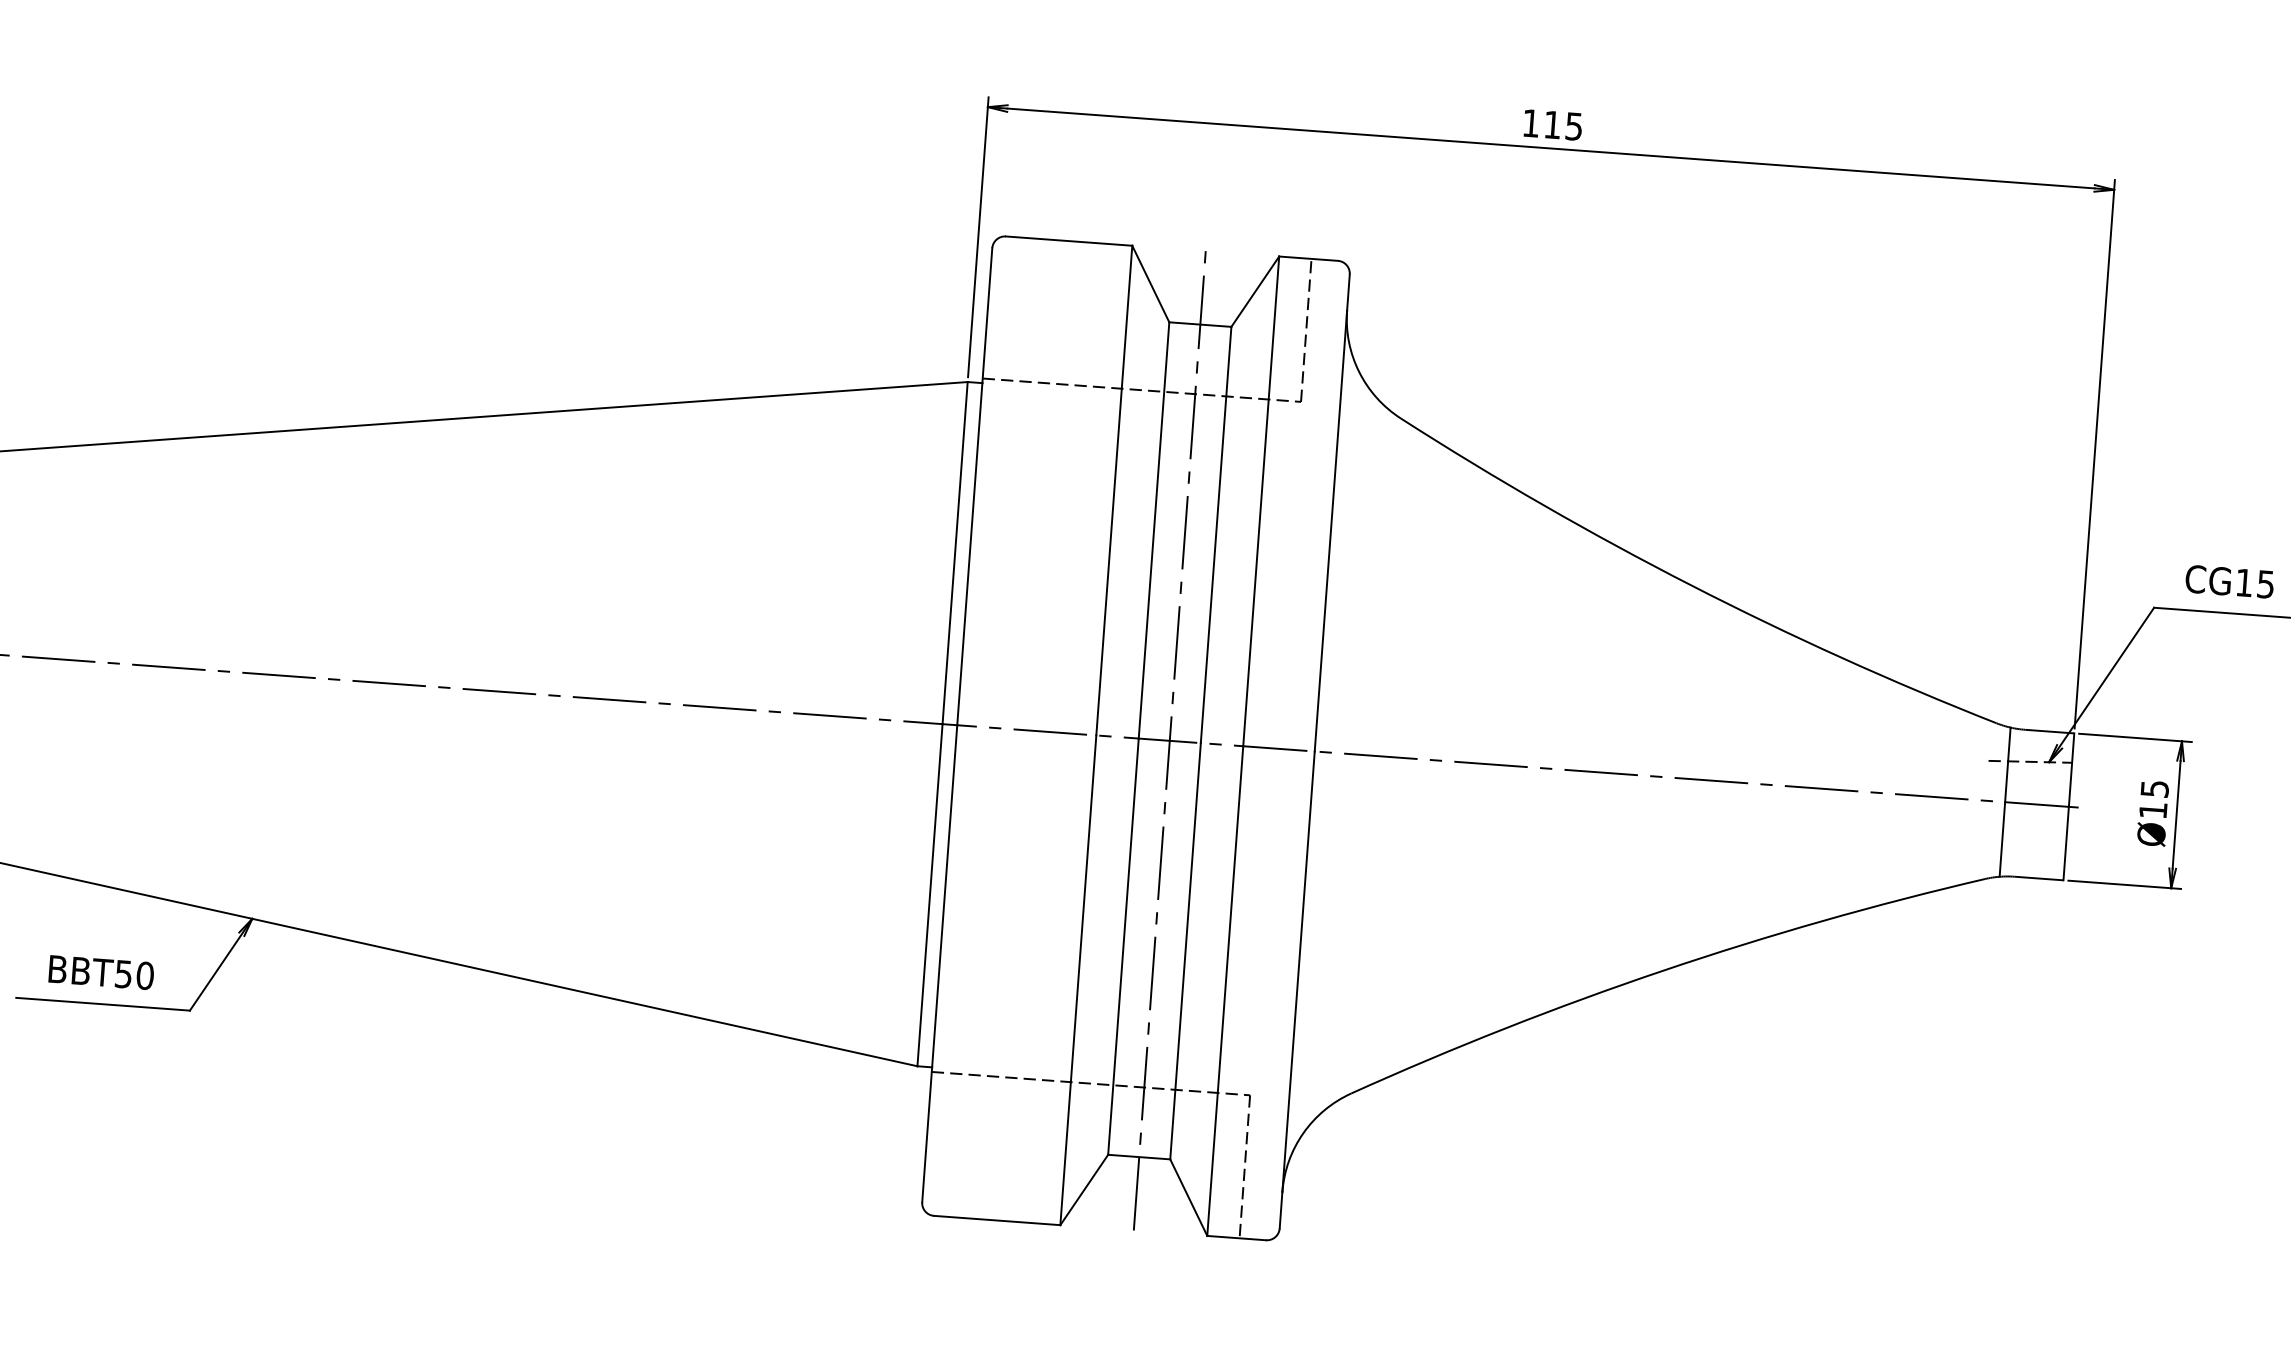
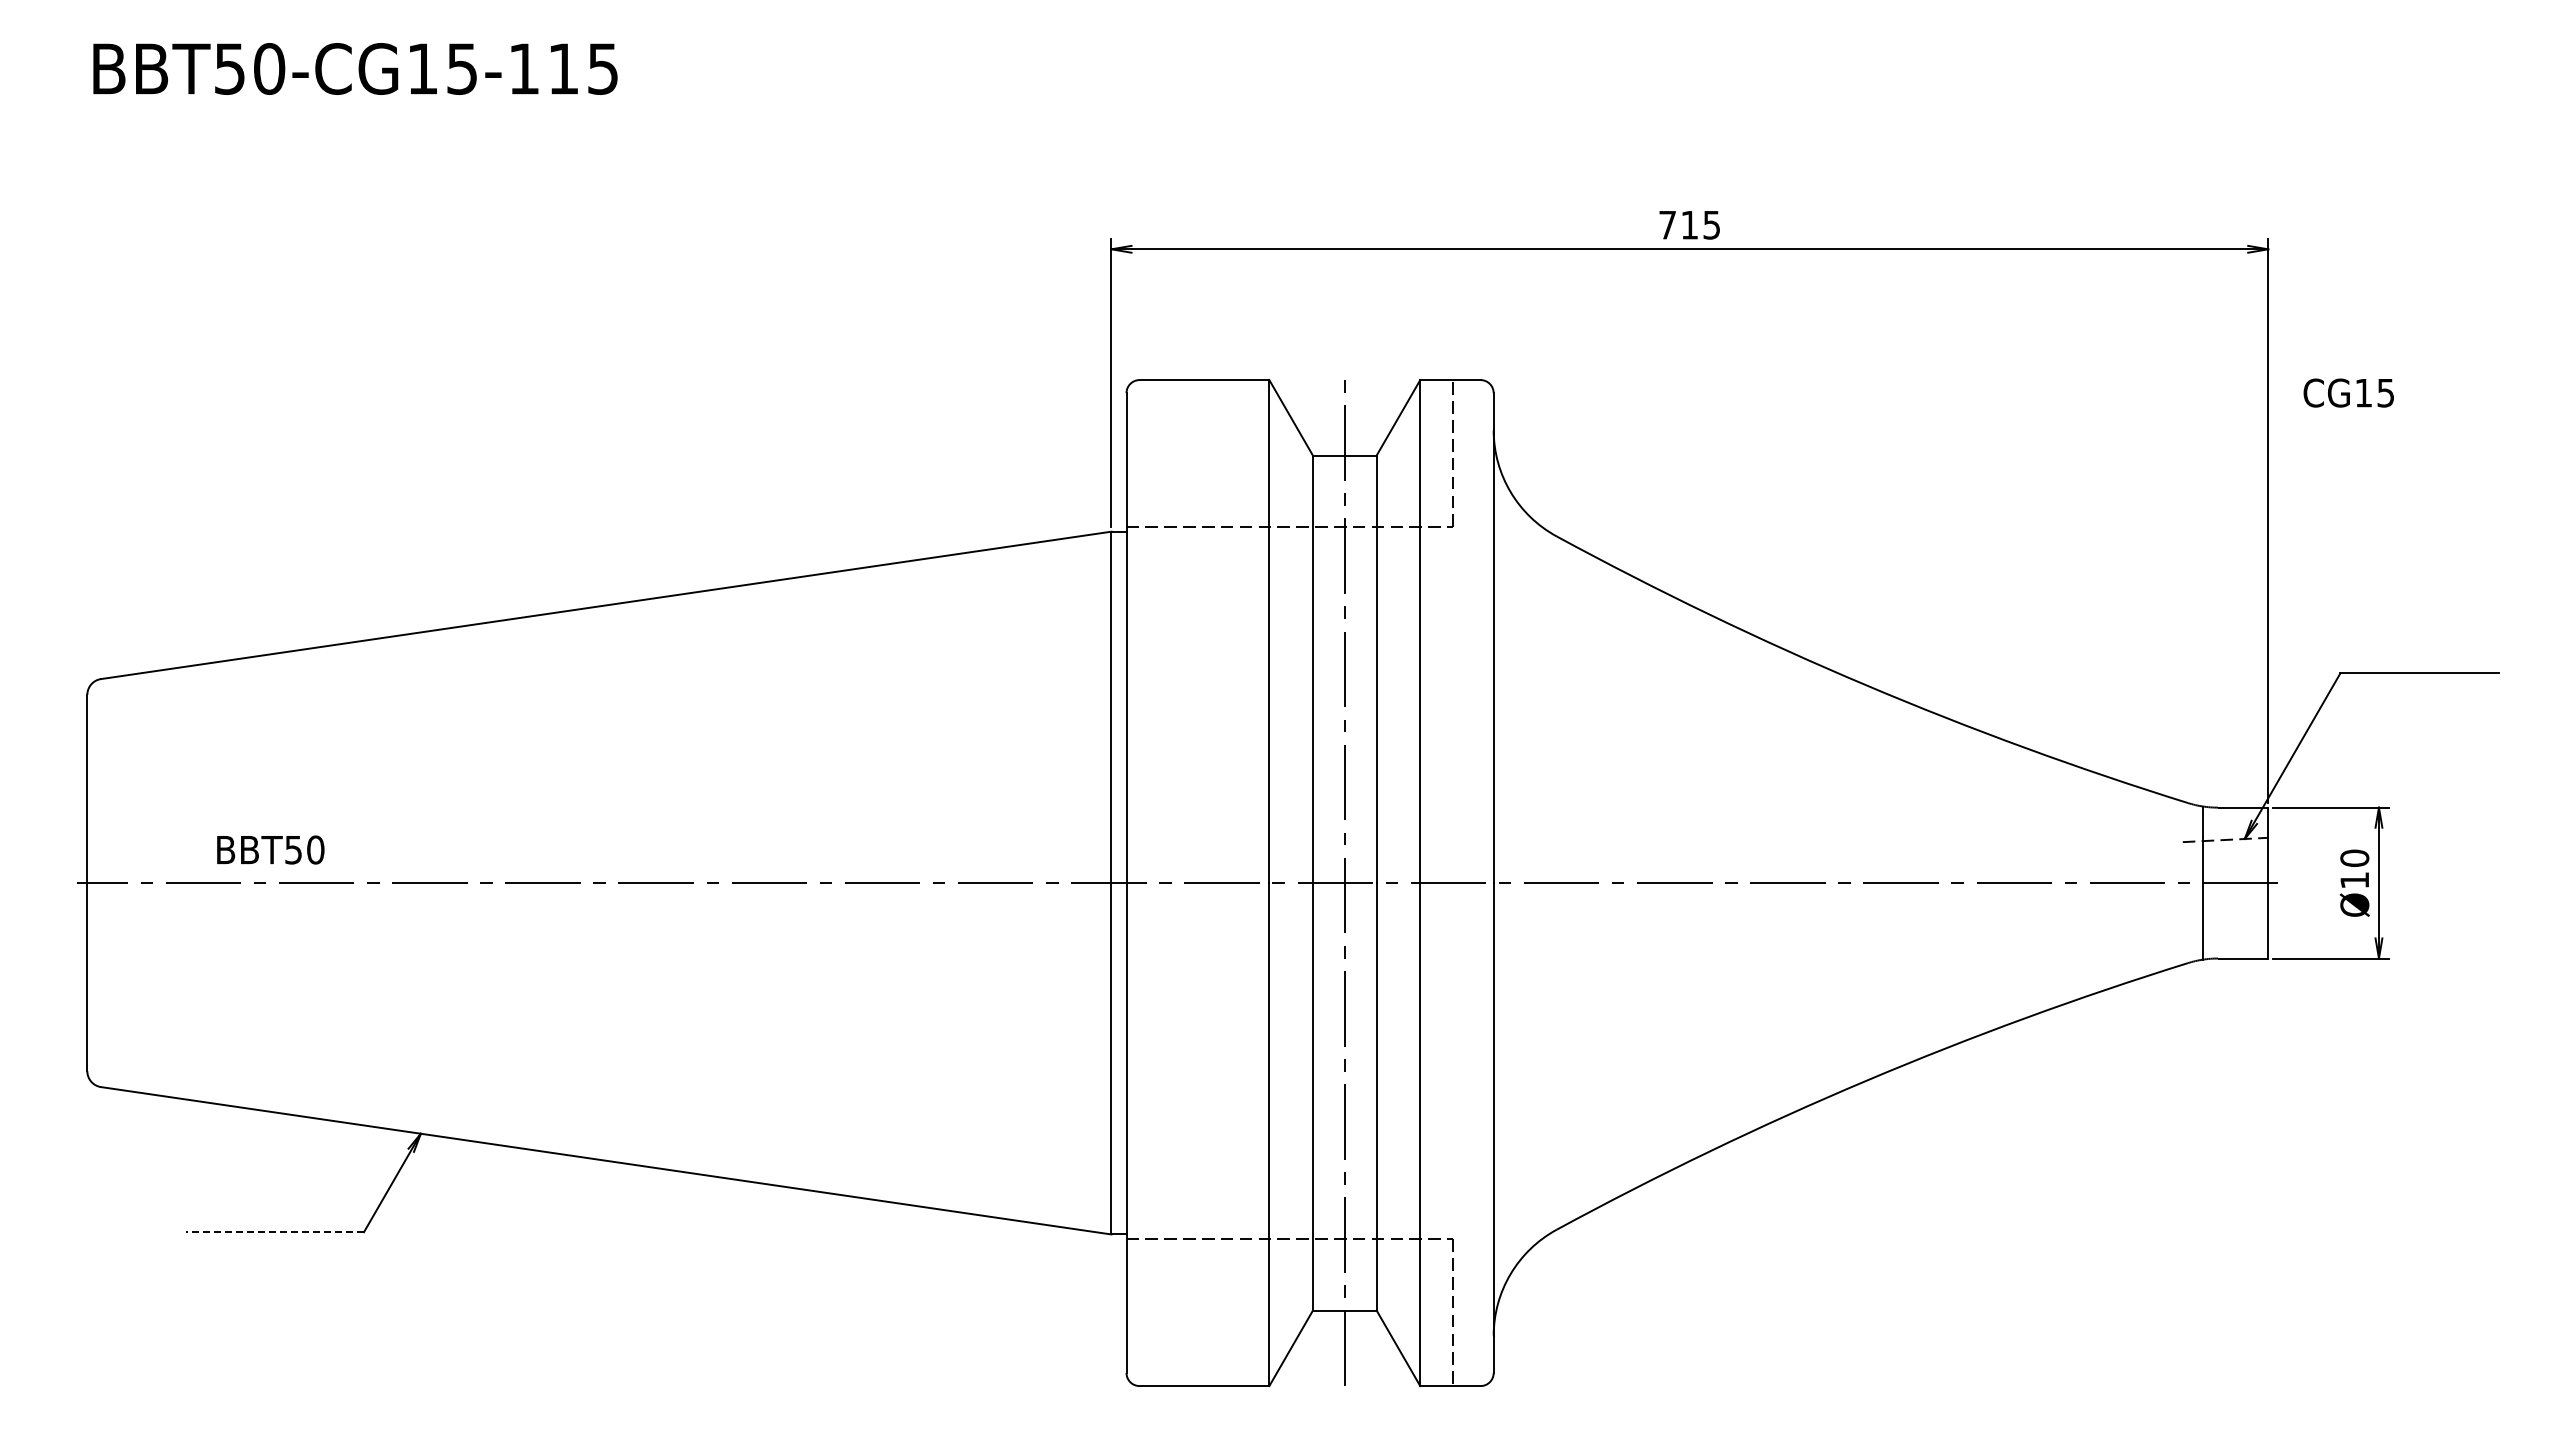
text: (1530, 123) -> (1667, 225), 115 -> 715
text: (2229, 581) -> (2348, 392), moved
text: (2154, 788) -> (2354, 857), 15 -> 10
text: (101, 972) -> (270, 849), moved
line: (102, 1004) -> (274, 1232), solid -> dashed

